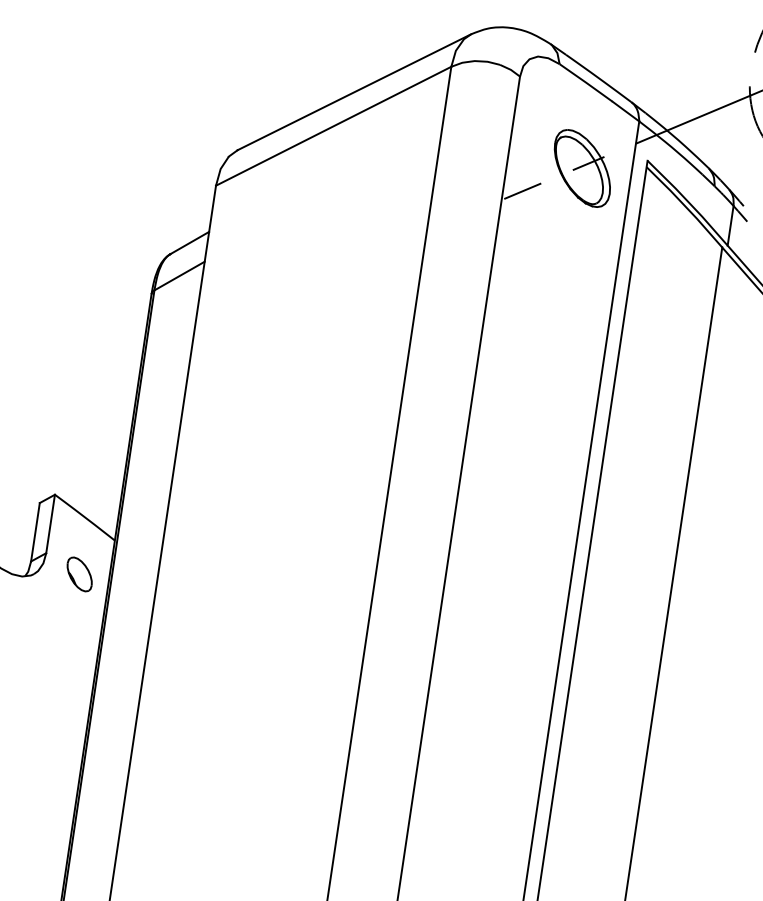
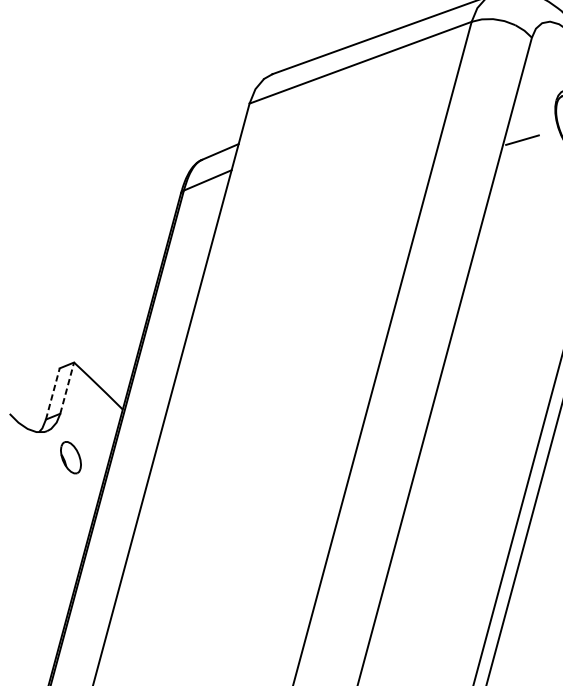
line: (50, 523) -> (67, 387), solid -> dashed
line: (35, 532) -> (52, 394), solid -> dashed
part: (79, 574) -> (70, 457), moved

